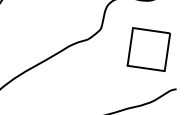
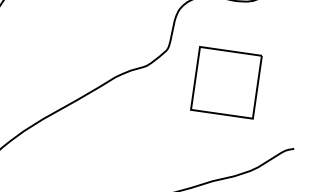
part: (148, 49) -> (225, 82), moved

